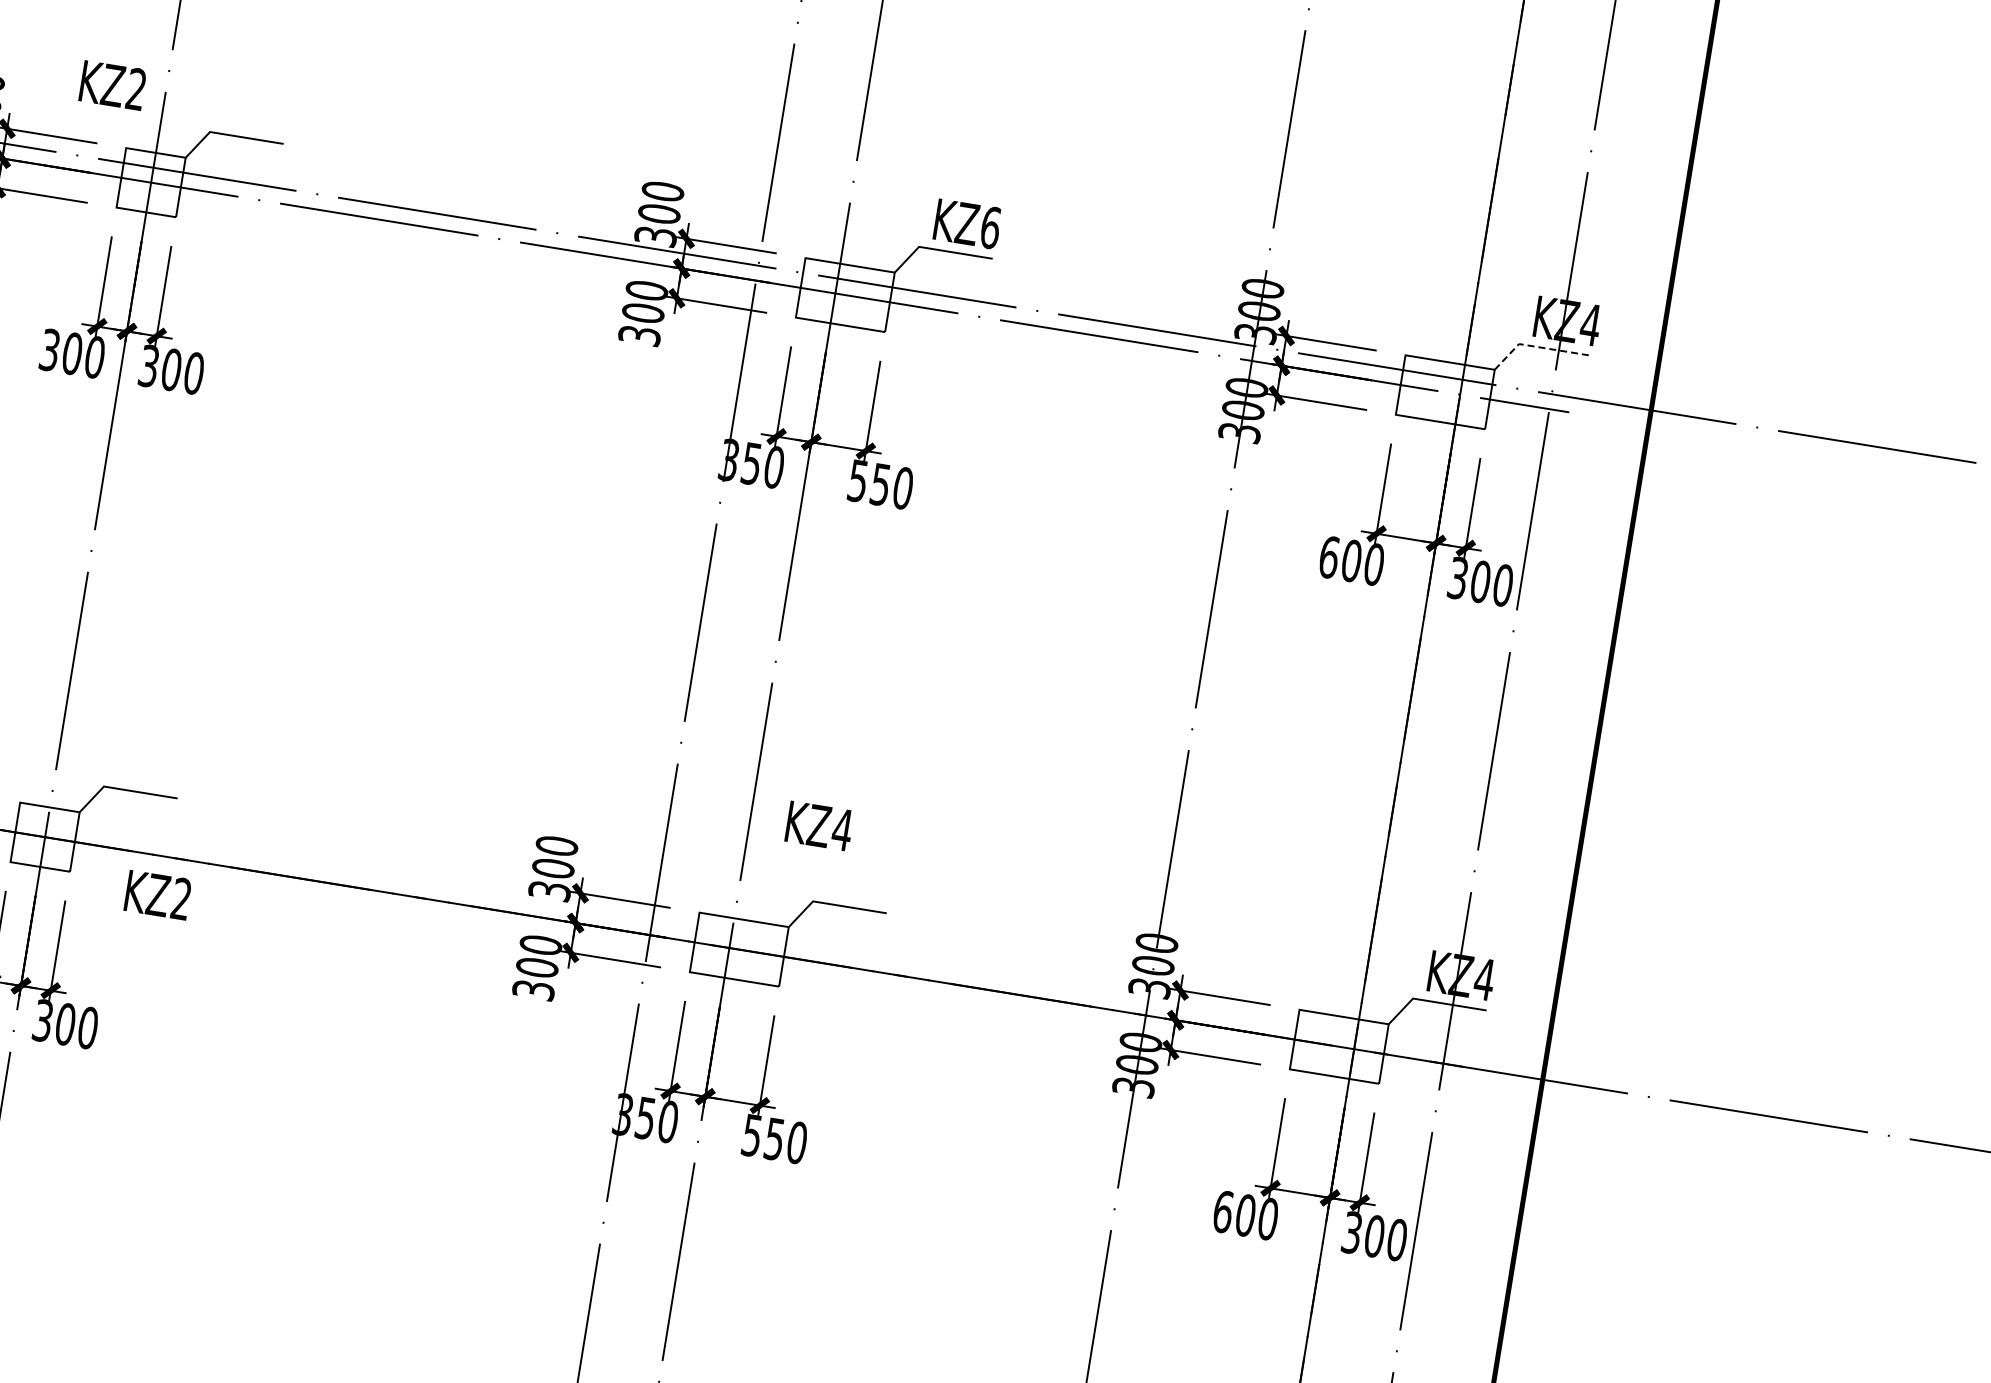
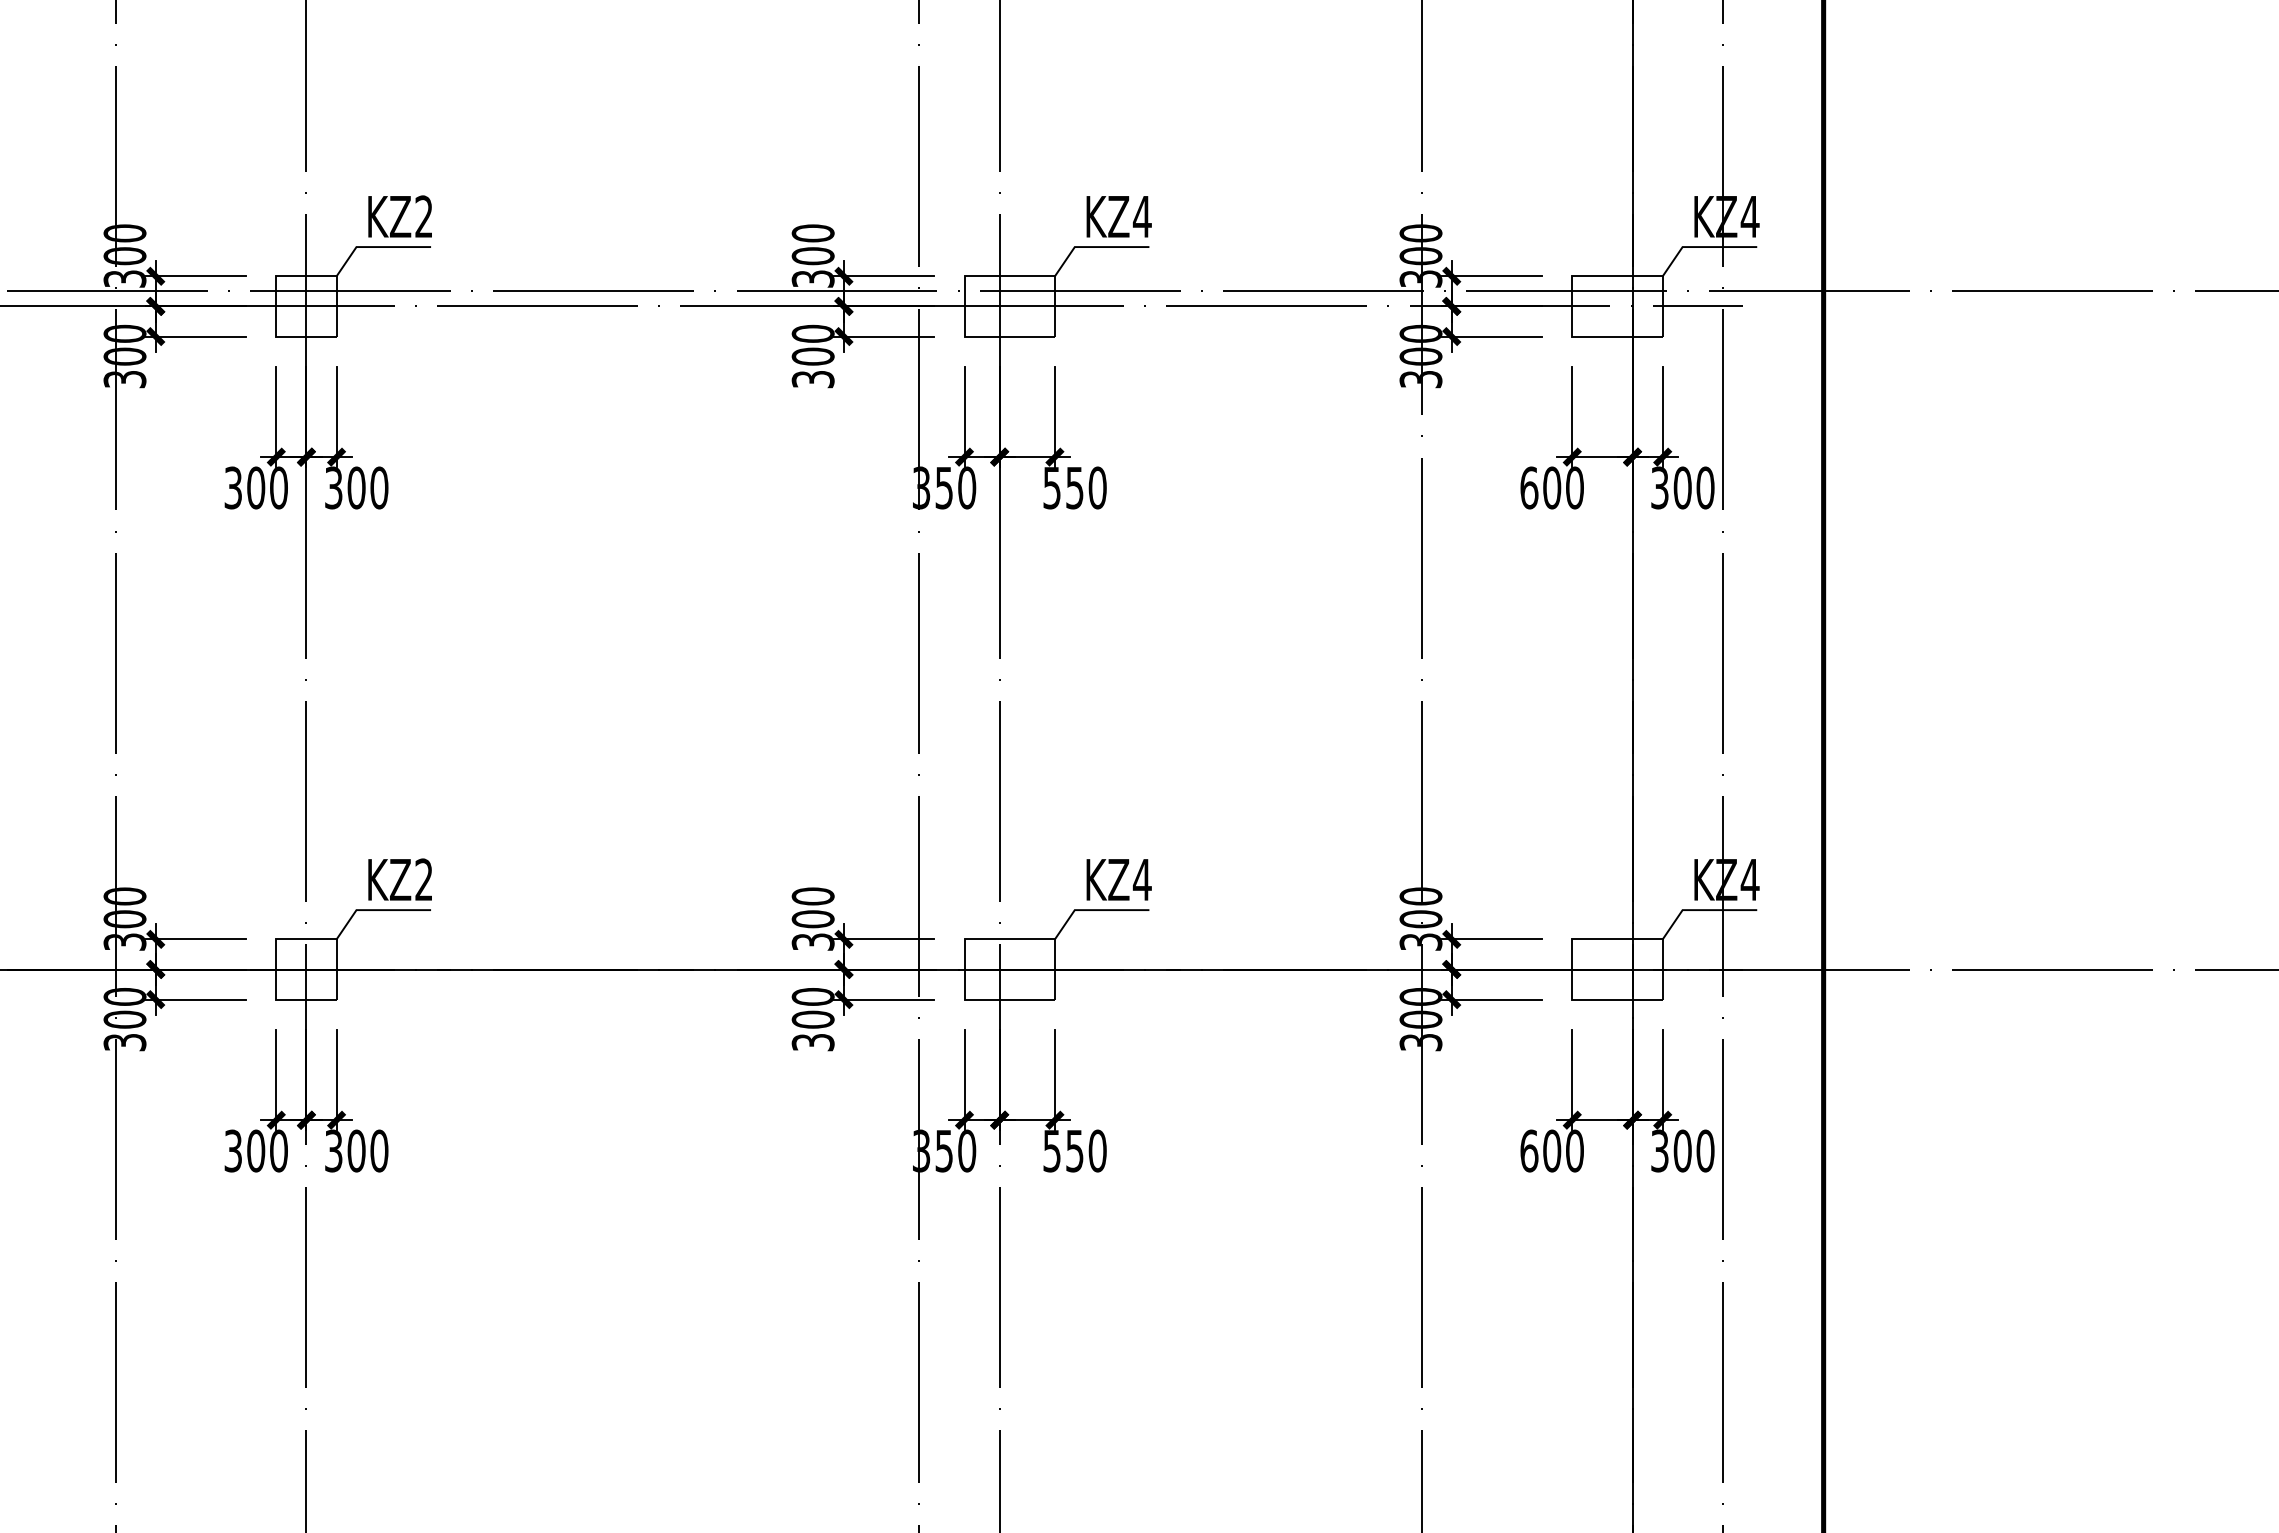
text: (112, 85) -> (399, 216), moved
text: (989, 227) -> (1141, 216), KZ6 -> KZ4
line: (1537, 347) -> (1701, 247), dashed -> solid
text: (818, 825) -> (1118, 879), moved
text: (157, 894) -> (399, 879), moved

